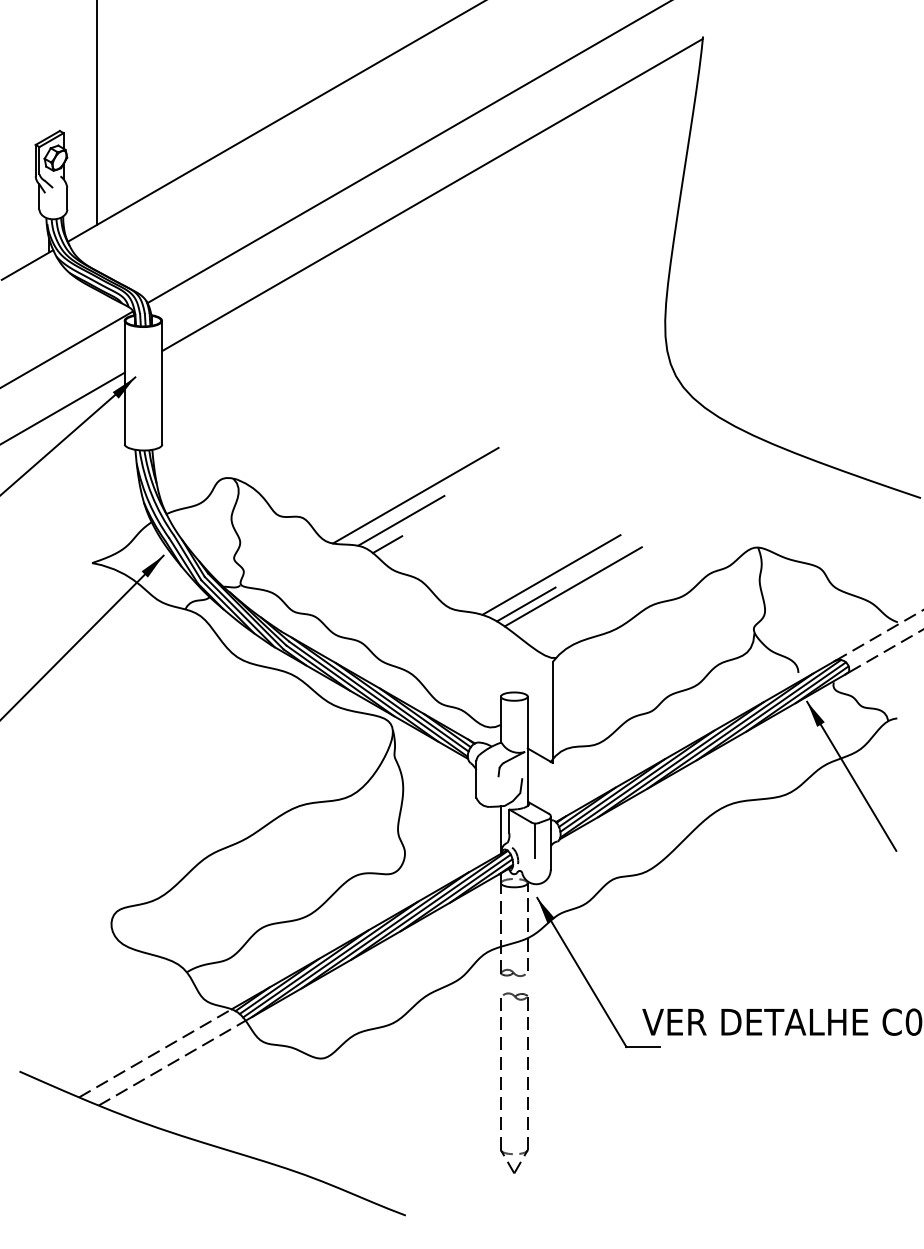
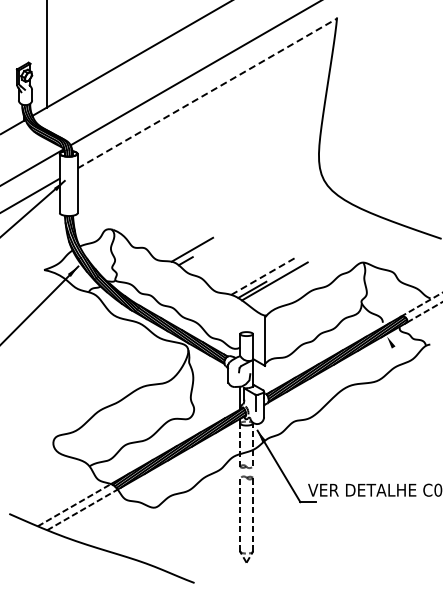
line: (432, 195) -> (207, 93), solid -> dashed
line: (416, 495) -> (199, 237), removed
line: (551, 574) -> (264, 275), solid -> dashed
line: (851, 776) -> (408, 372), removed

